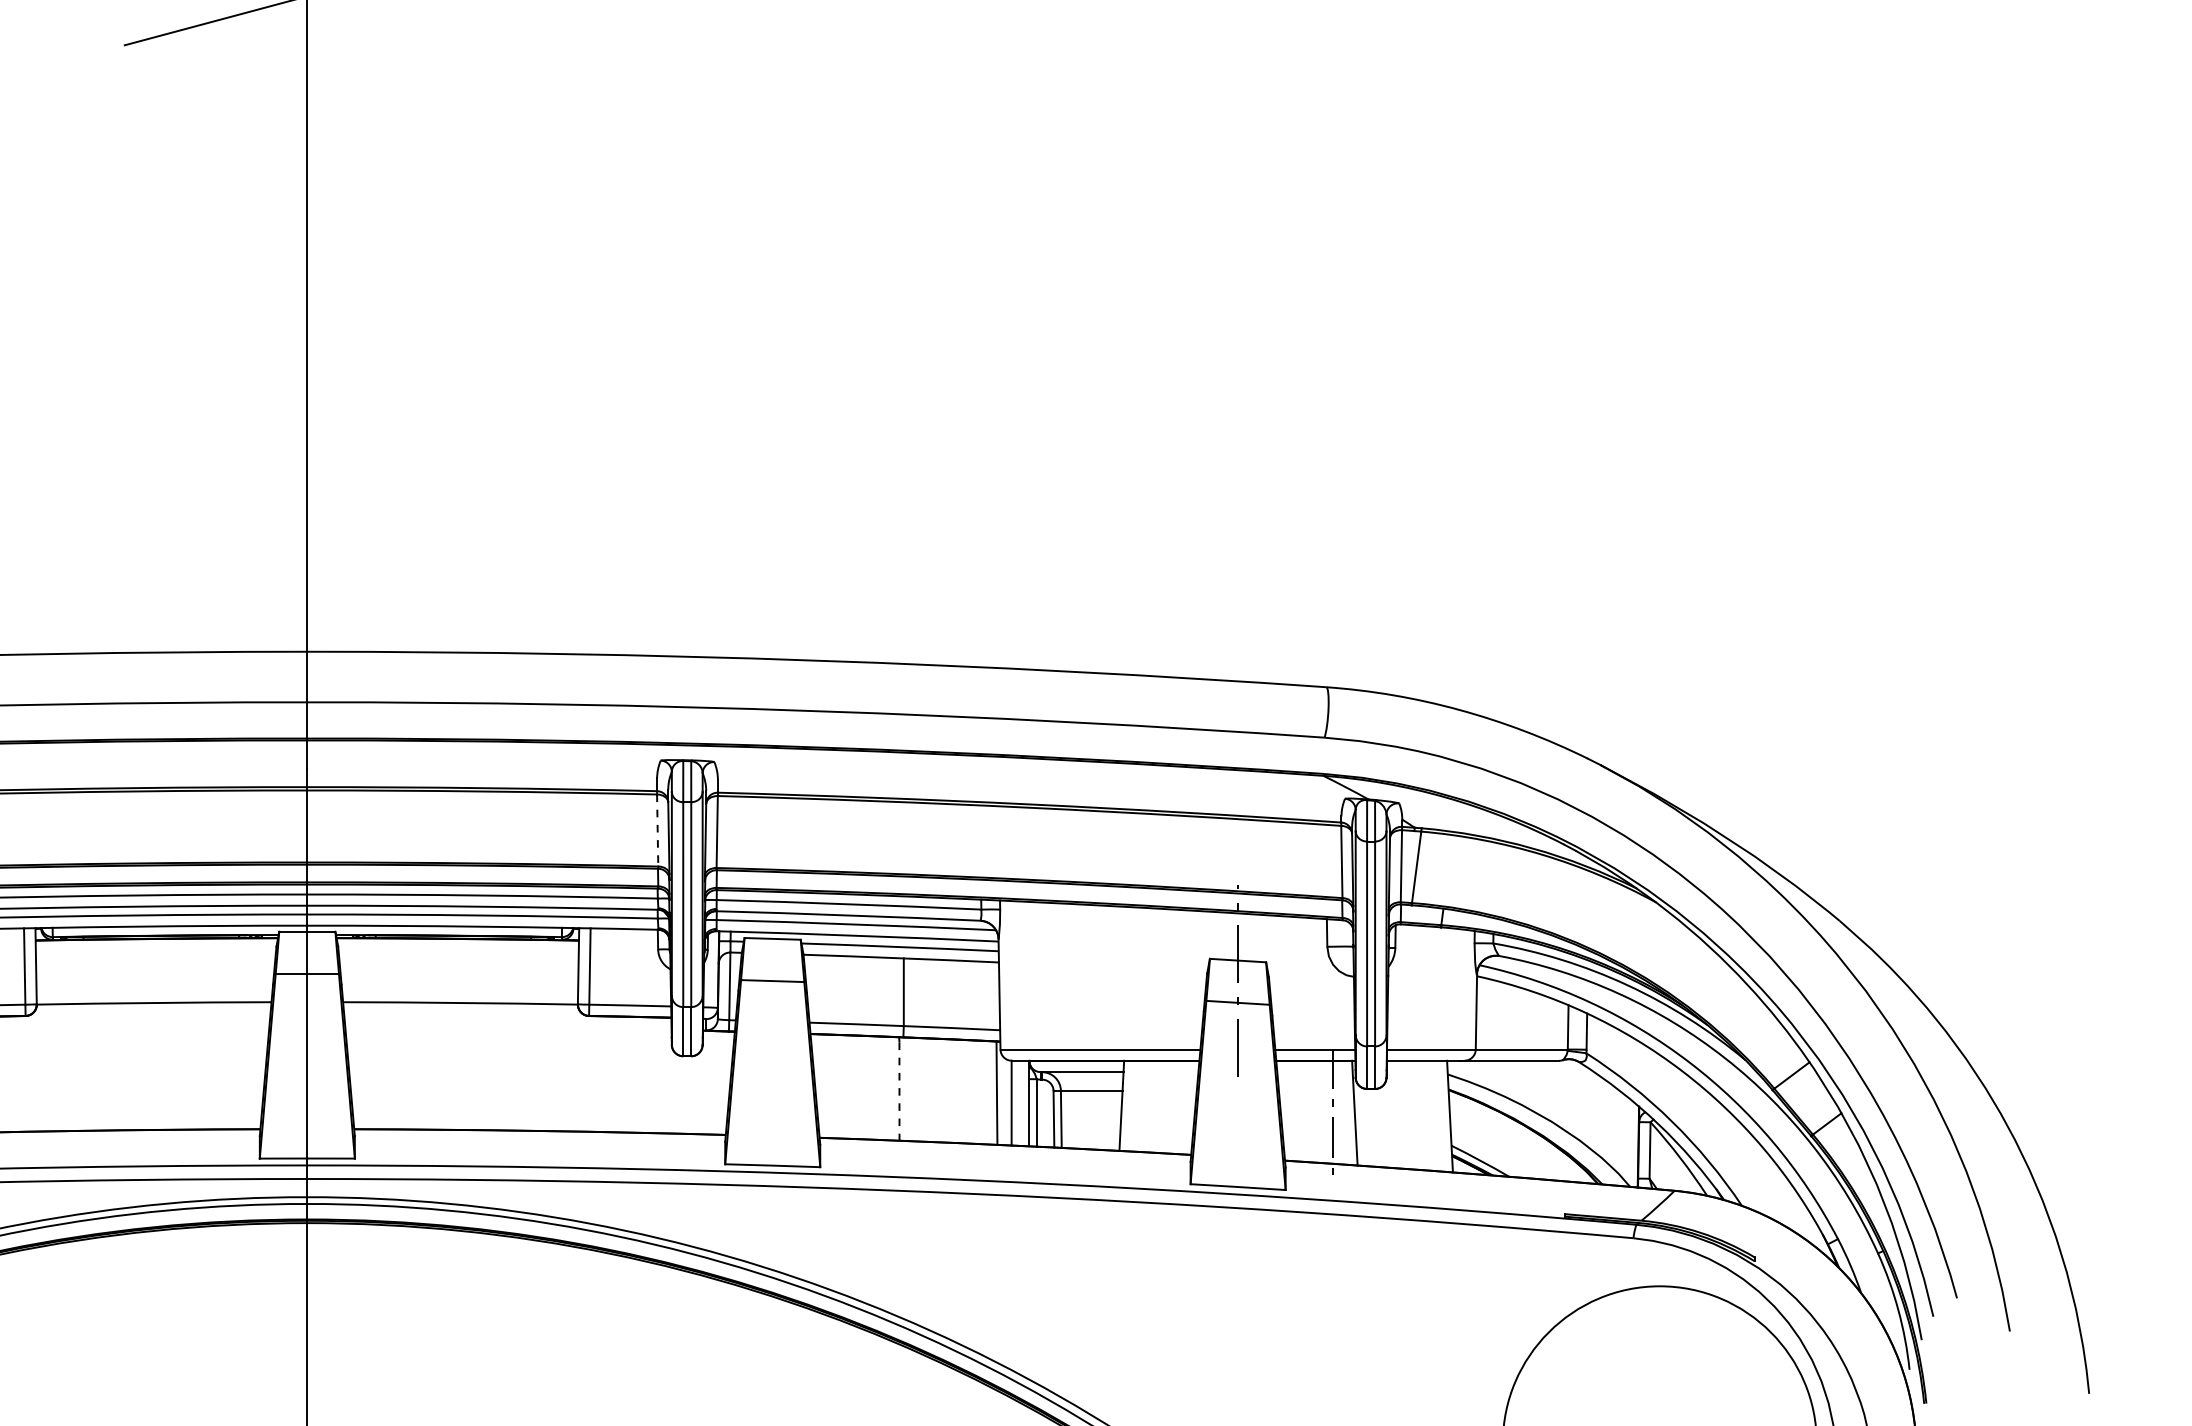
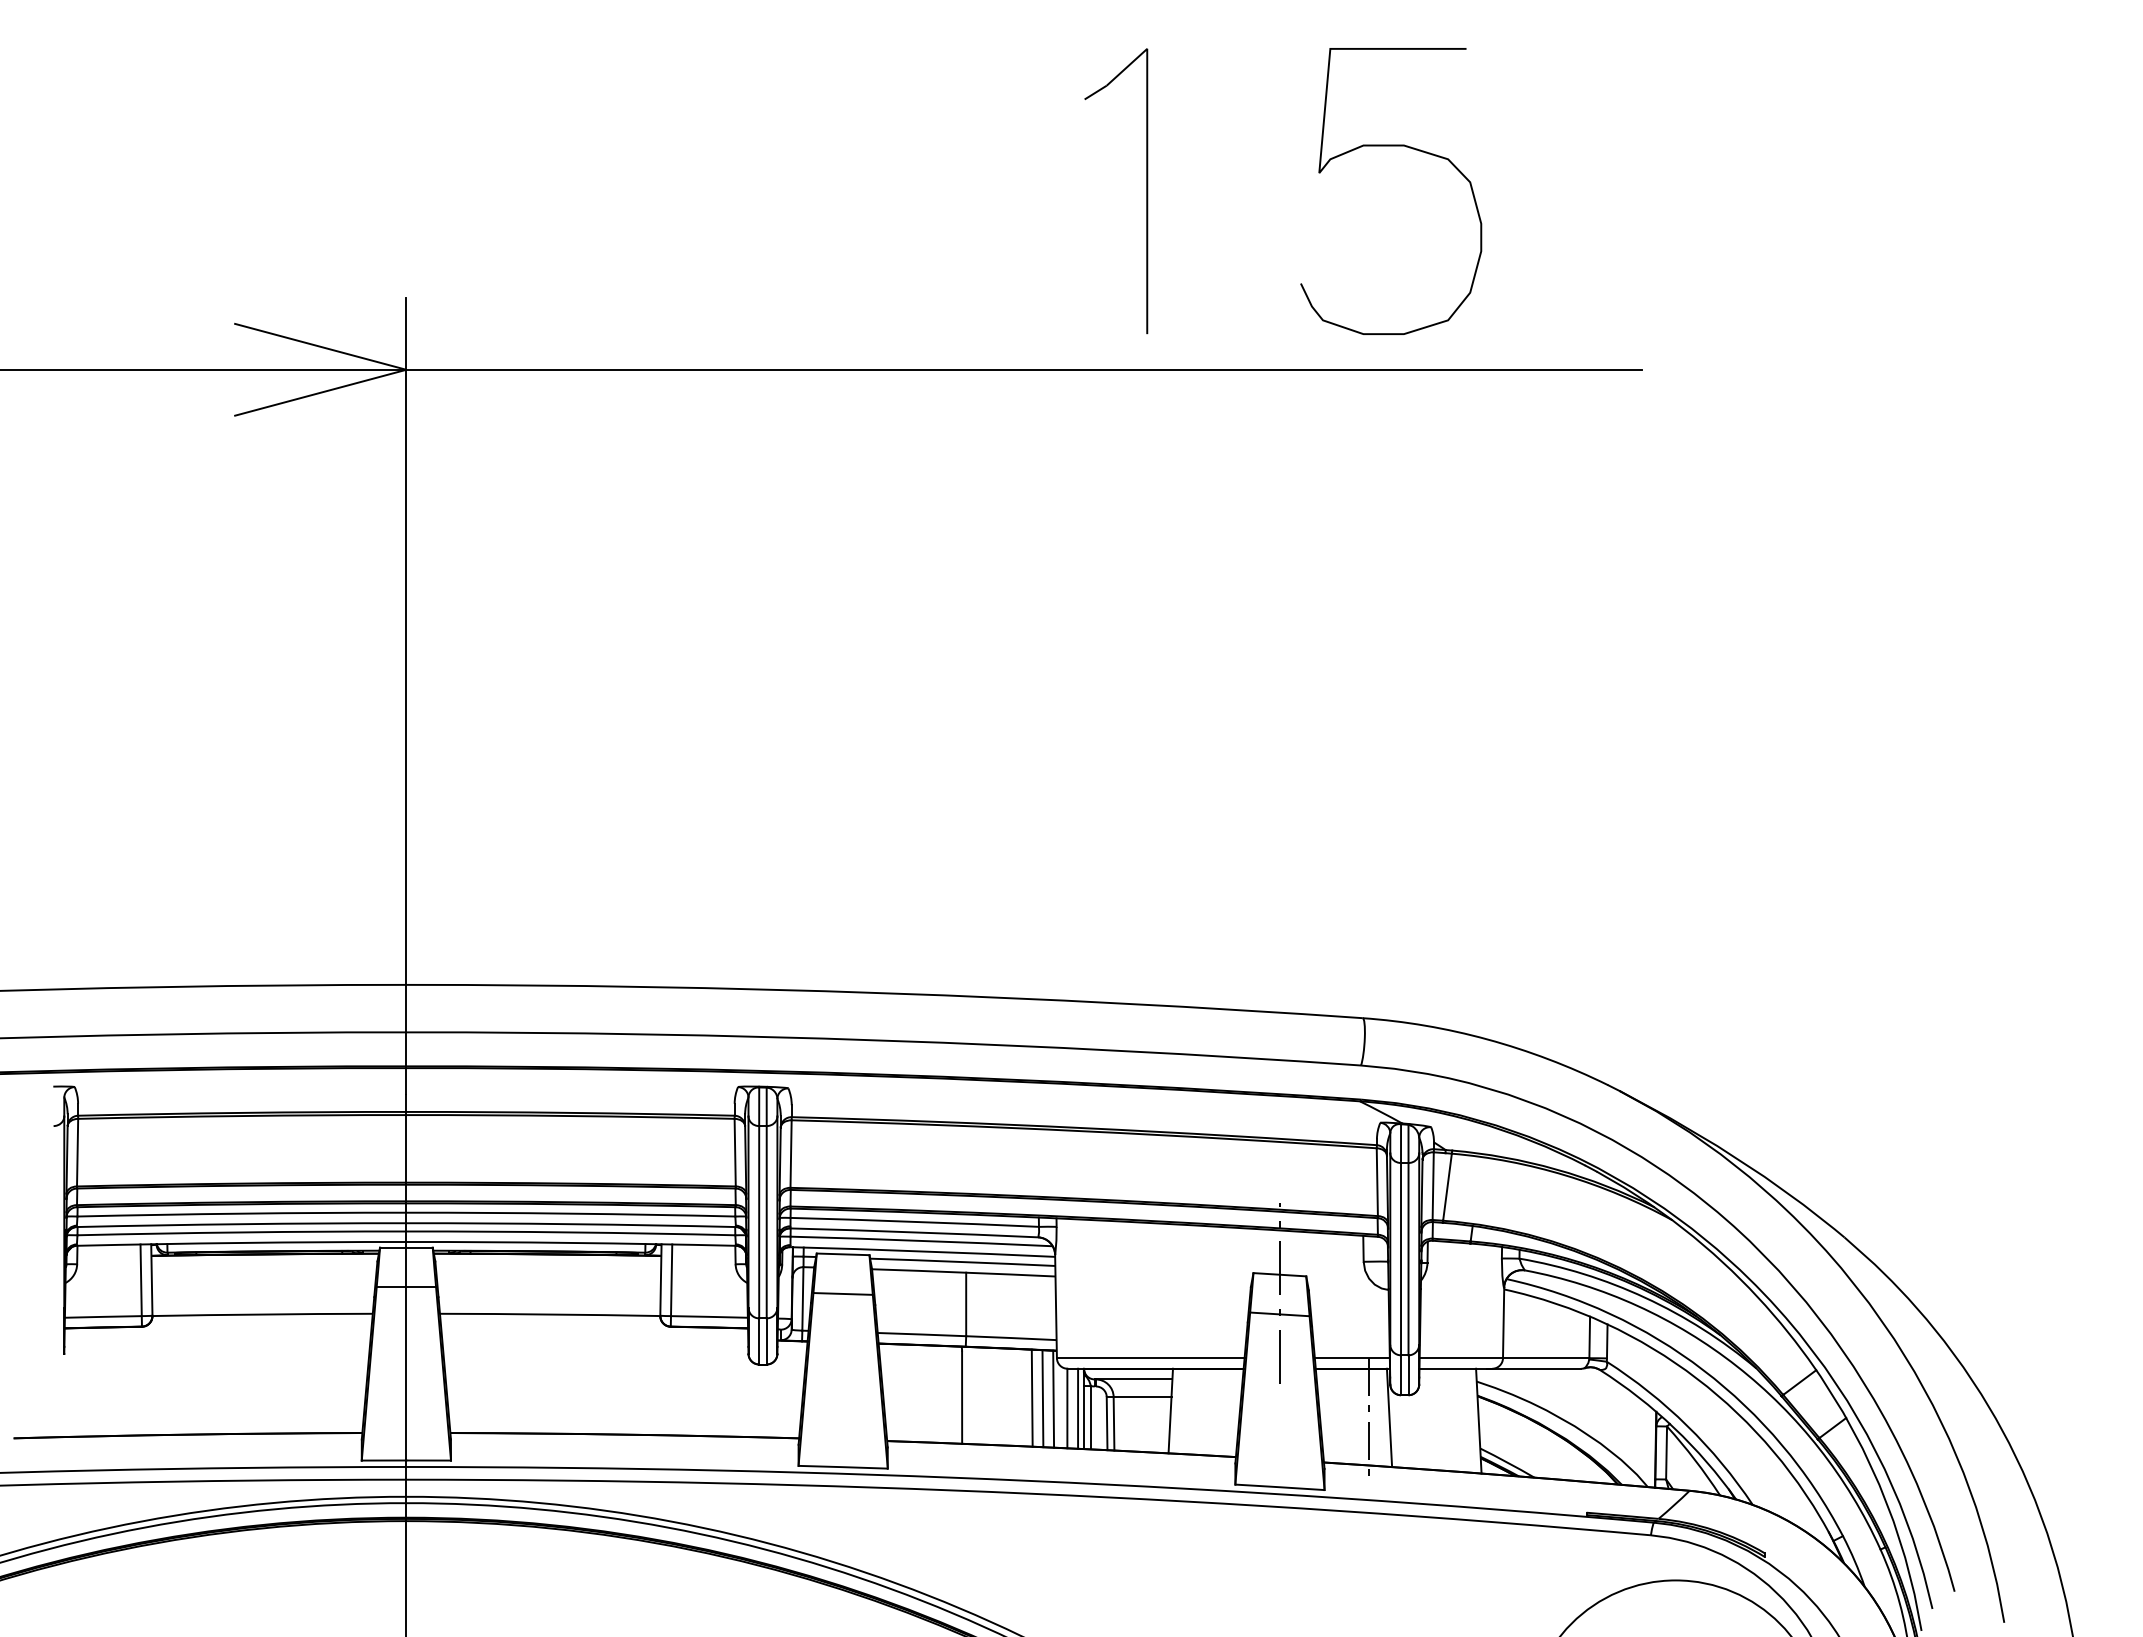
line: (658, 830) -> (735, 1152), dashed -> solid
line: (973, 1091) -> (1031, 1397), added
line: (899, 1092) -> (962, 1398), dashed -> solid
line: (985, 1092) -> (1042, 1398), added
line: (1023, 1103) -> (1078, 1408), added

